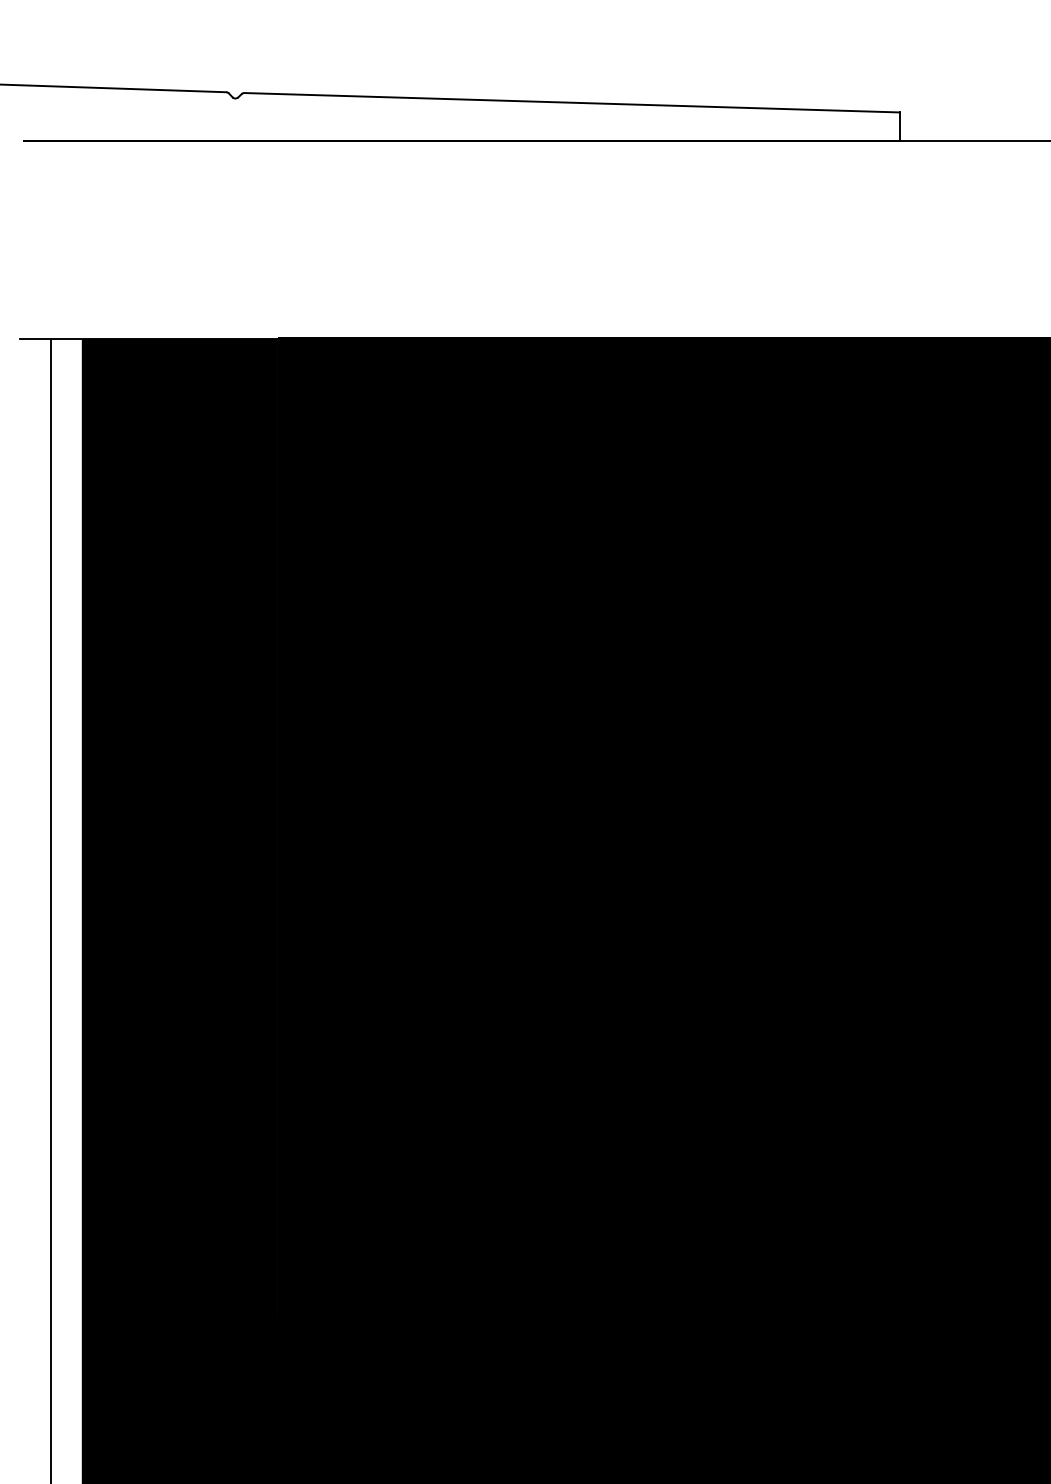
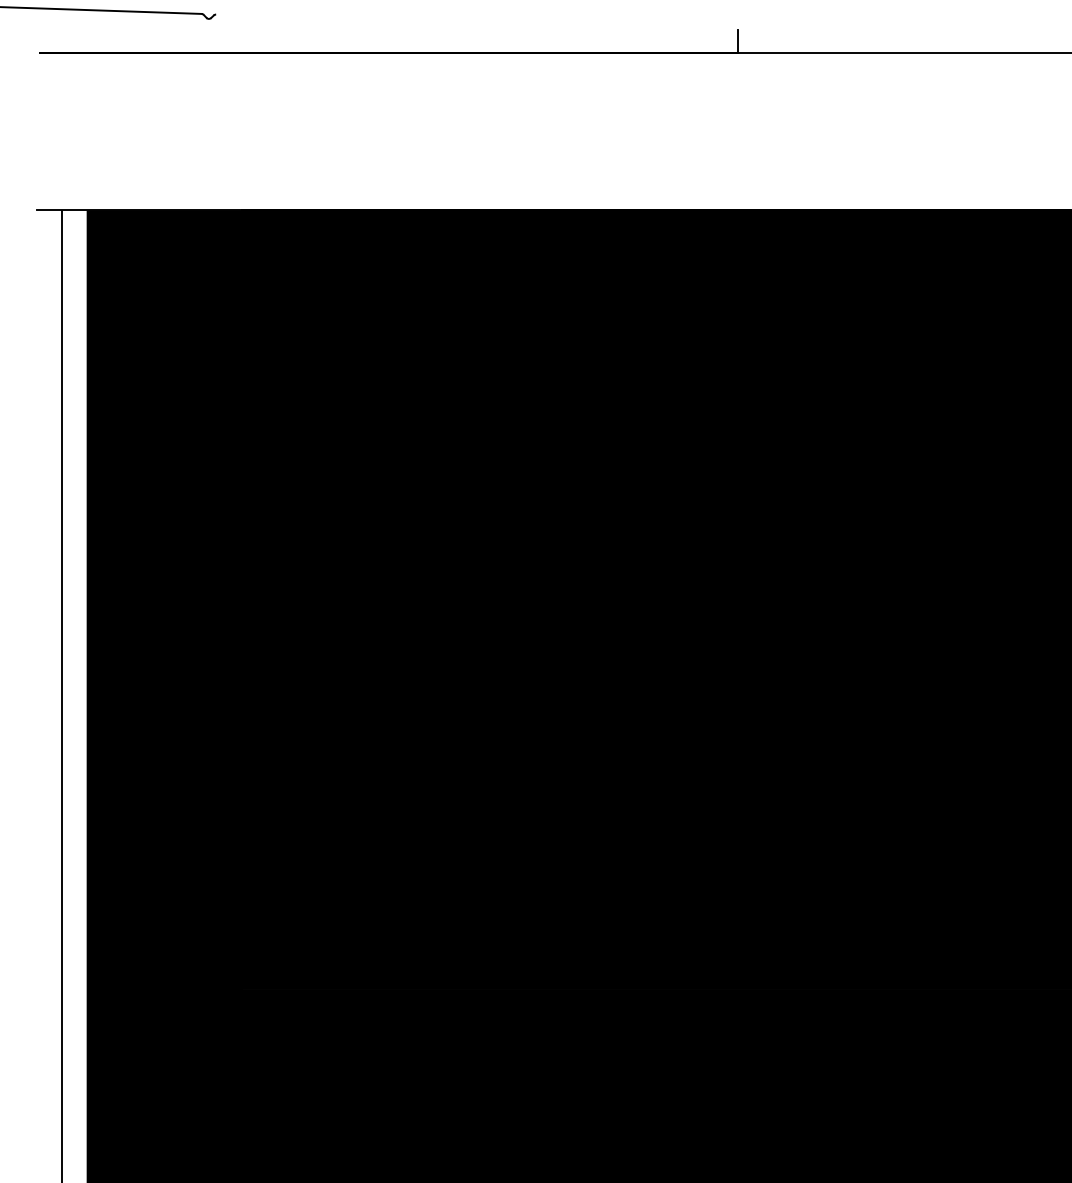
line: (571, 103) -> (476, 22), removed

